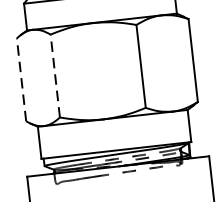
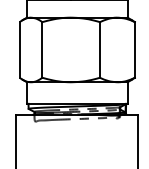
line: (55, 75) -> (42, 49), dashed -> solid
line: (21, 79) -> (19, 49), dashed -> solid

